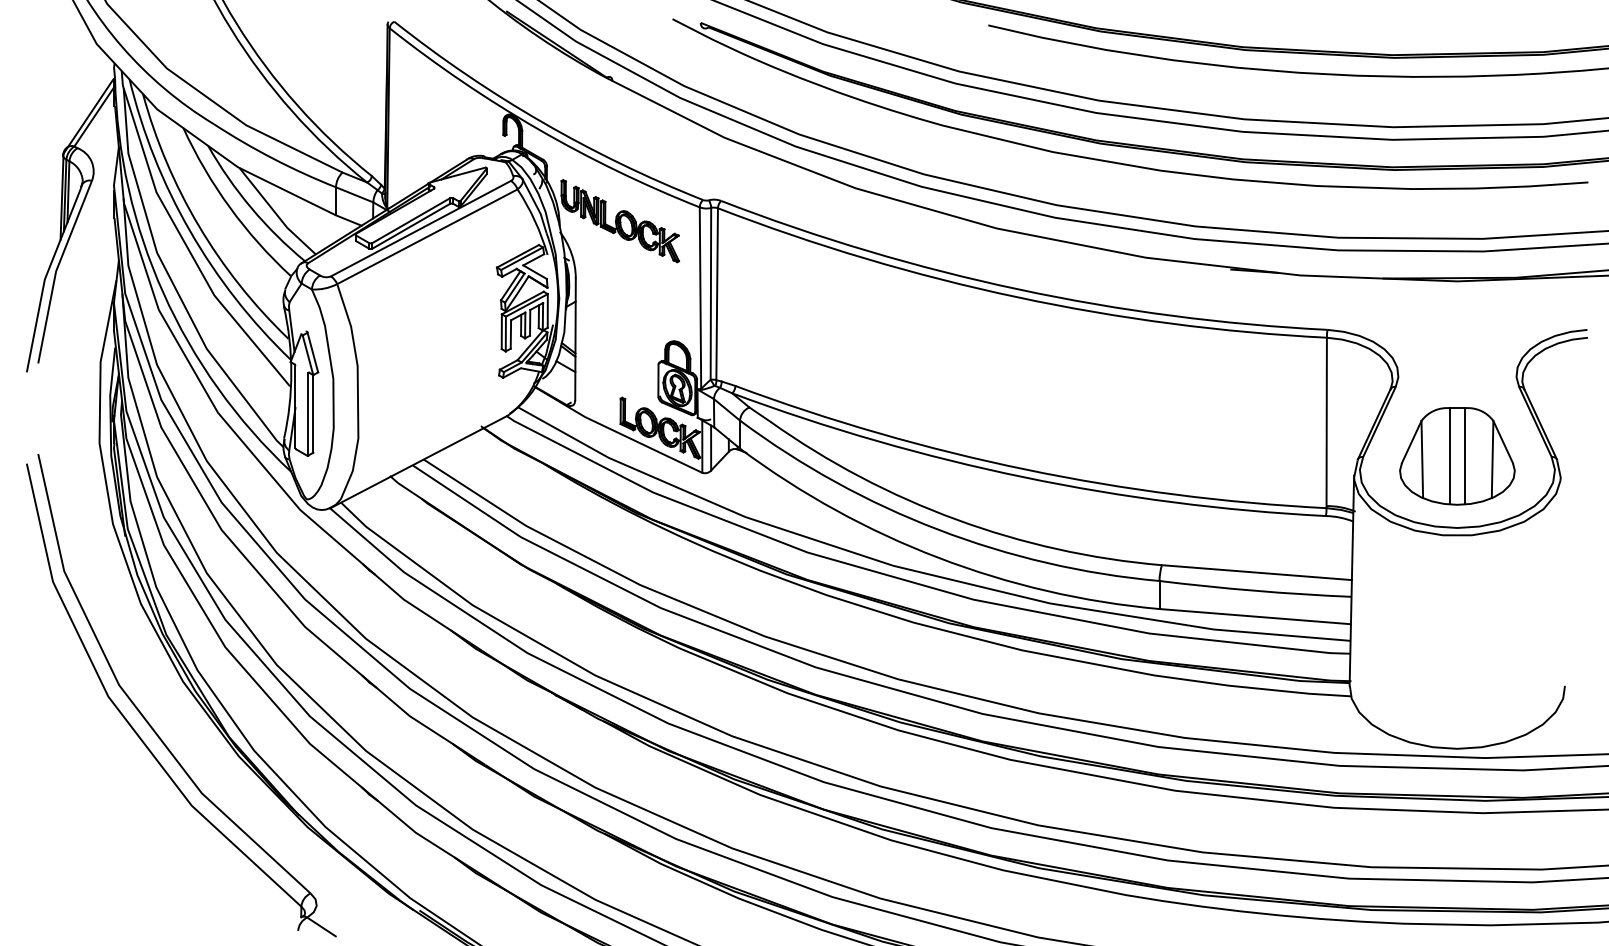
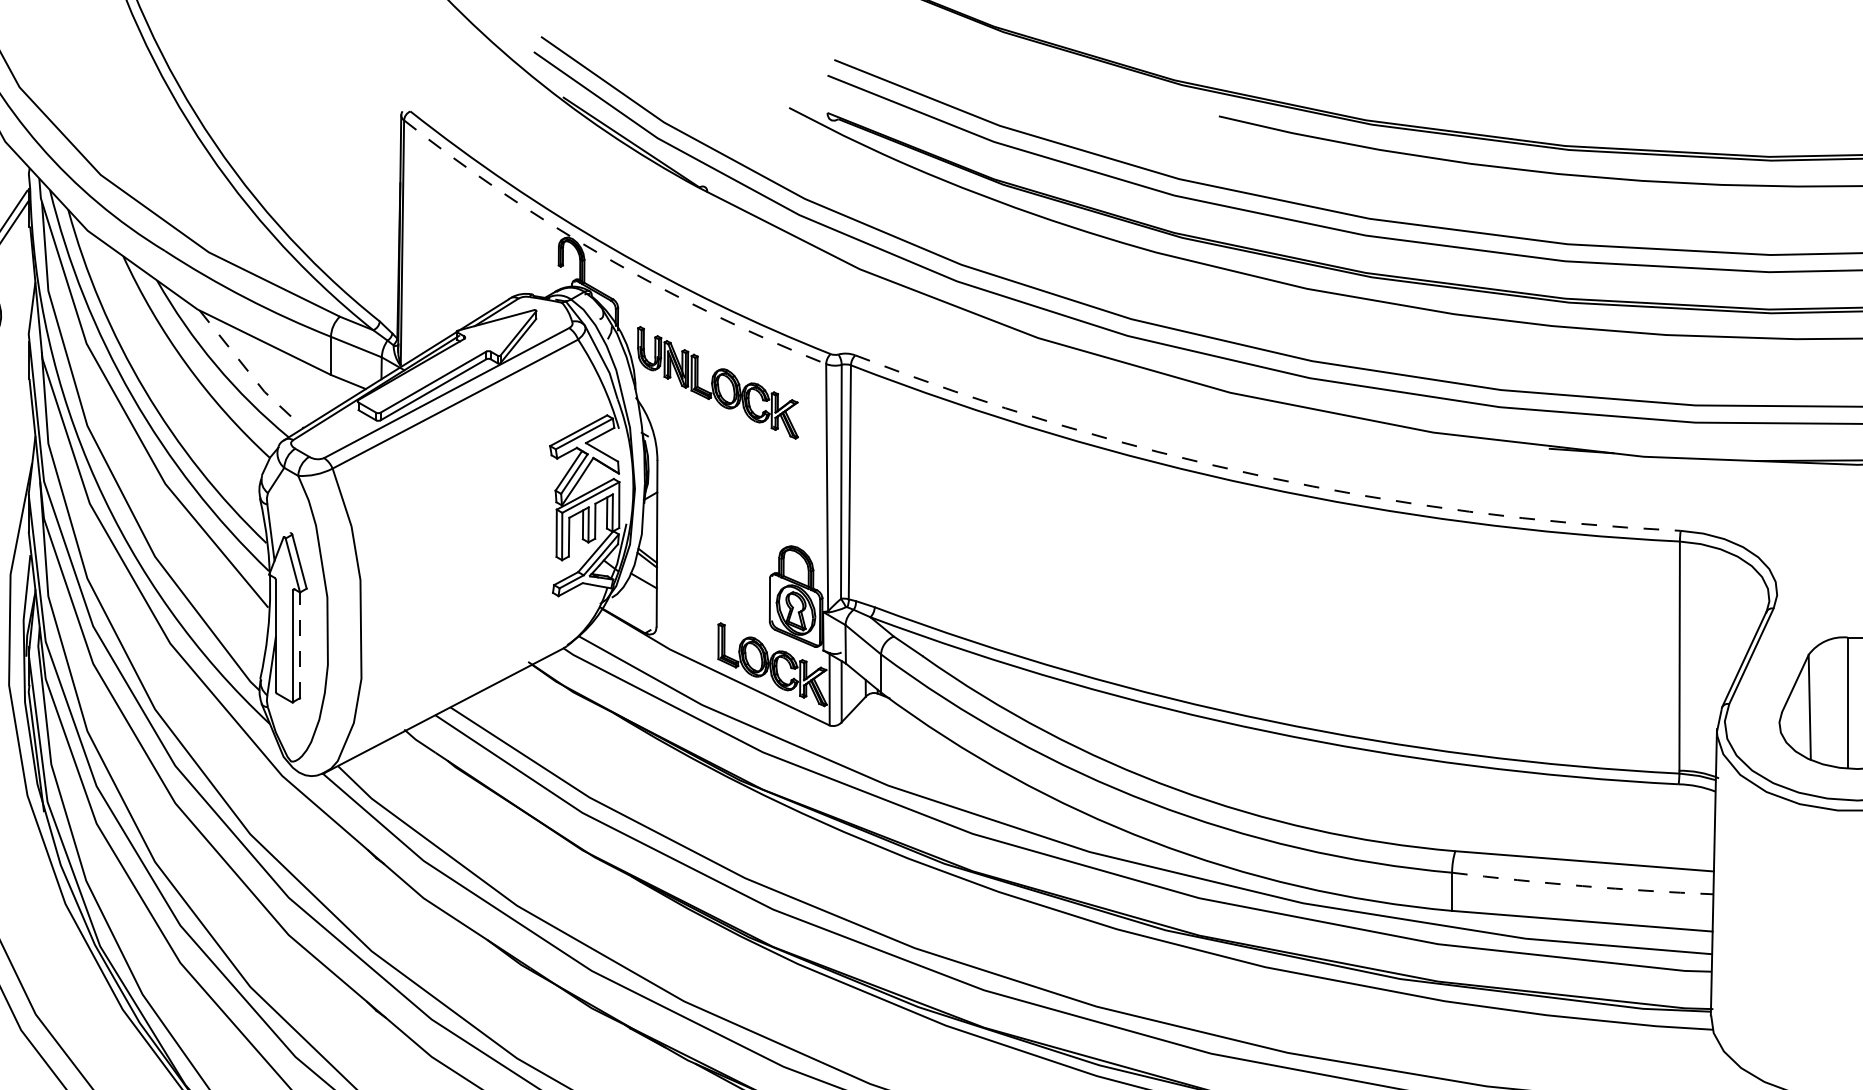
arc: (538, 129) -> (606, 258), solid -> dashed
line: (276, 213) -> (249, 372), solid -> dashed
arc: (1019, 289) -> (1261, 475), solid -> dashed
line: (313, 413) -> (300, 644), solid -> dashed
arc: (1255, 590) -> (1582, 885), solid -> dashed

